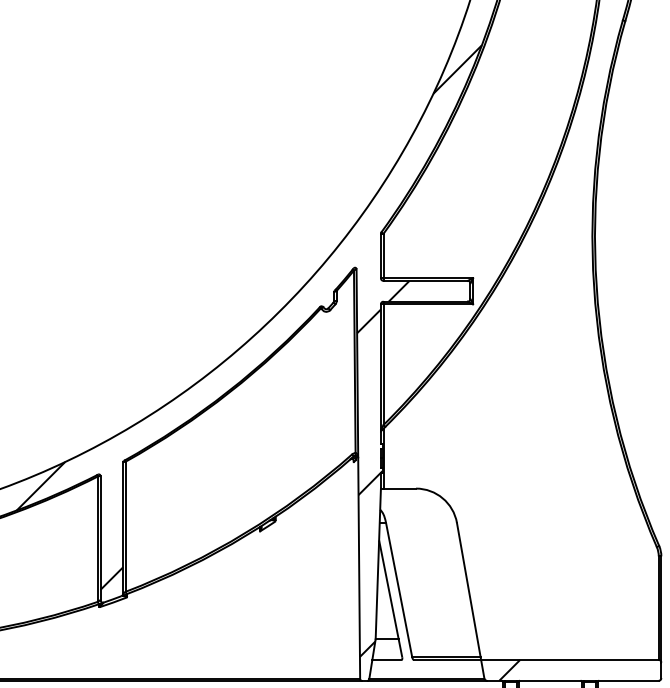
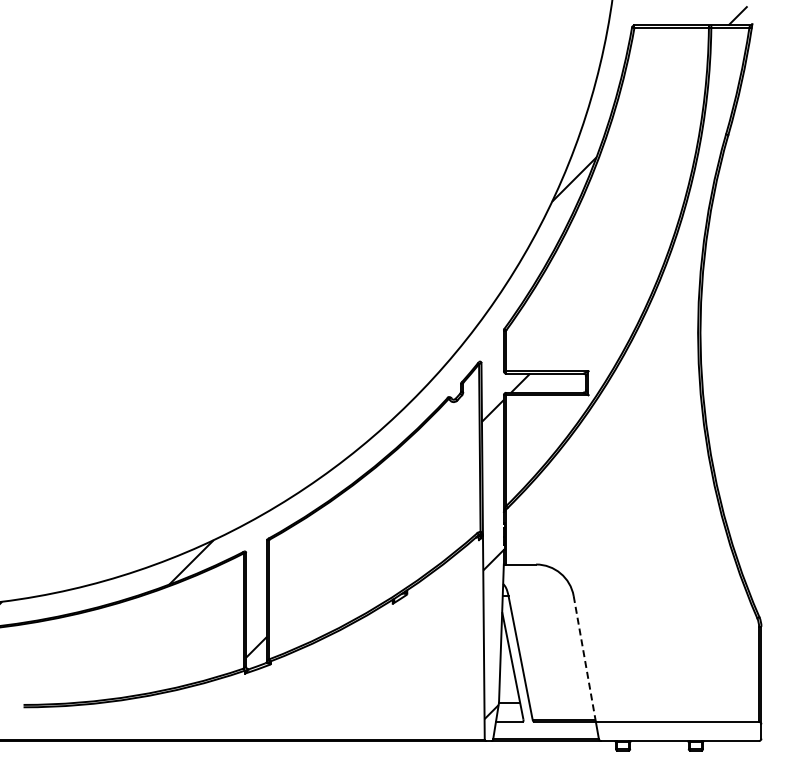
line: (468, 592) -> (584, 659), solid -> dashed
hatch: (509, 670) -> (621, 731), removed

